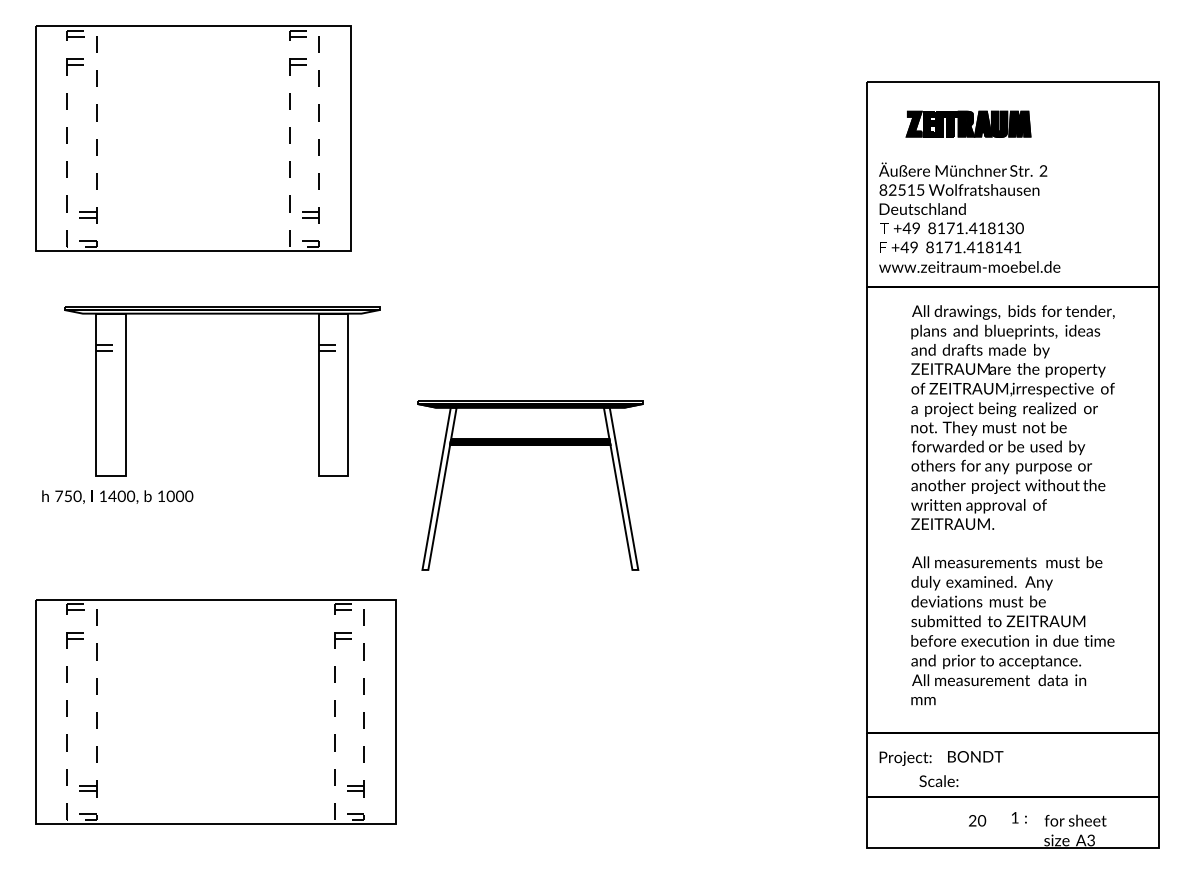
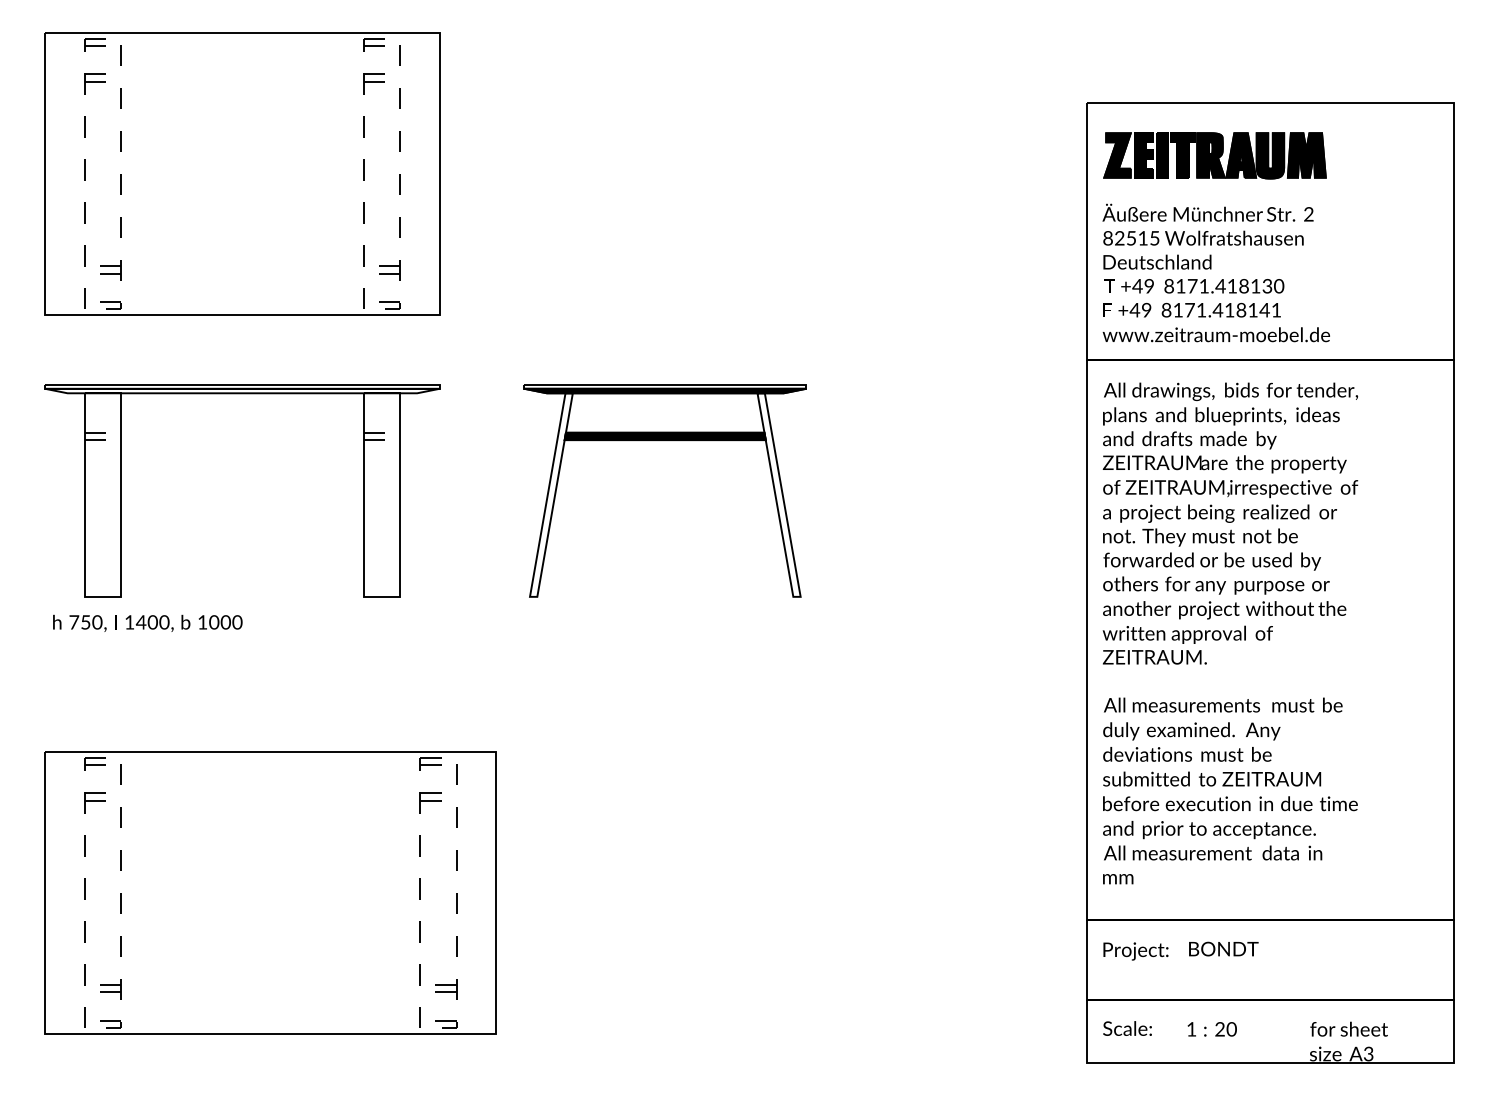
part: (968, 124) -> (1214, 156), size x1.43
part: (222, 314) -> (242, 394), moved
part: (530, 445) -> (665, 440), moved
text: (1012, 505) -> (1229, 633), moved
text: (938, 780) -> (1127, 1027), moved
text: (1019, 817) -> (1197, 1028), moved

